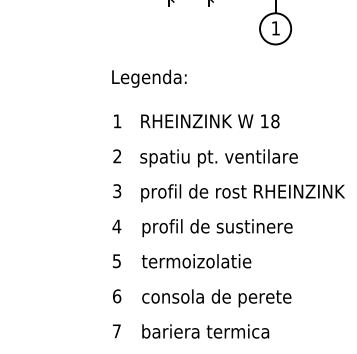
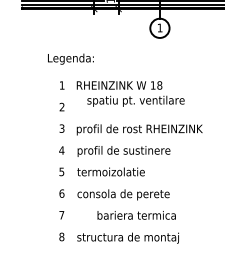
text: (148, 77) -> (70, 58), moved
text: (218, 156) -> (135, 100), moved
text: (205, 331) -> (136, 215), moved

